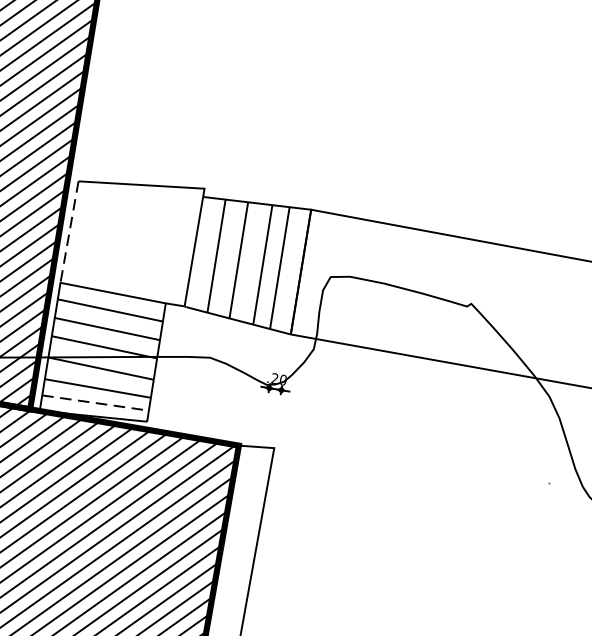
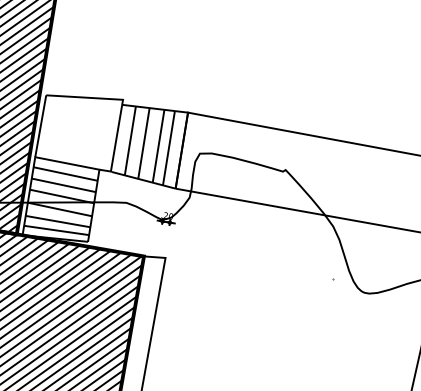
line: (69, 232) -> (40, 126), dashed -> solid
line: (95, 403) -> (56, 230), dashed -> solid

